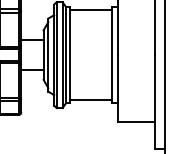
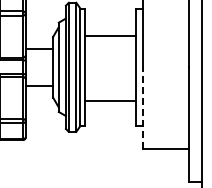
line: (90, 10) -> (110, 36), moved
line: (117, 88) -> (143, 108), solid -> dashed
line: (90, 100) -> (110, 100), moved

